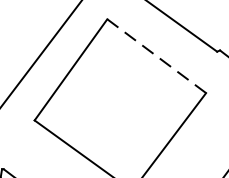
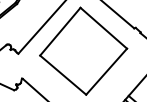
line: (156, 56) -> (103, 28), dashed -> solid

